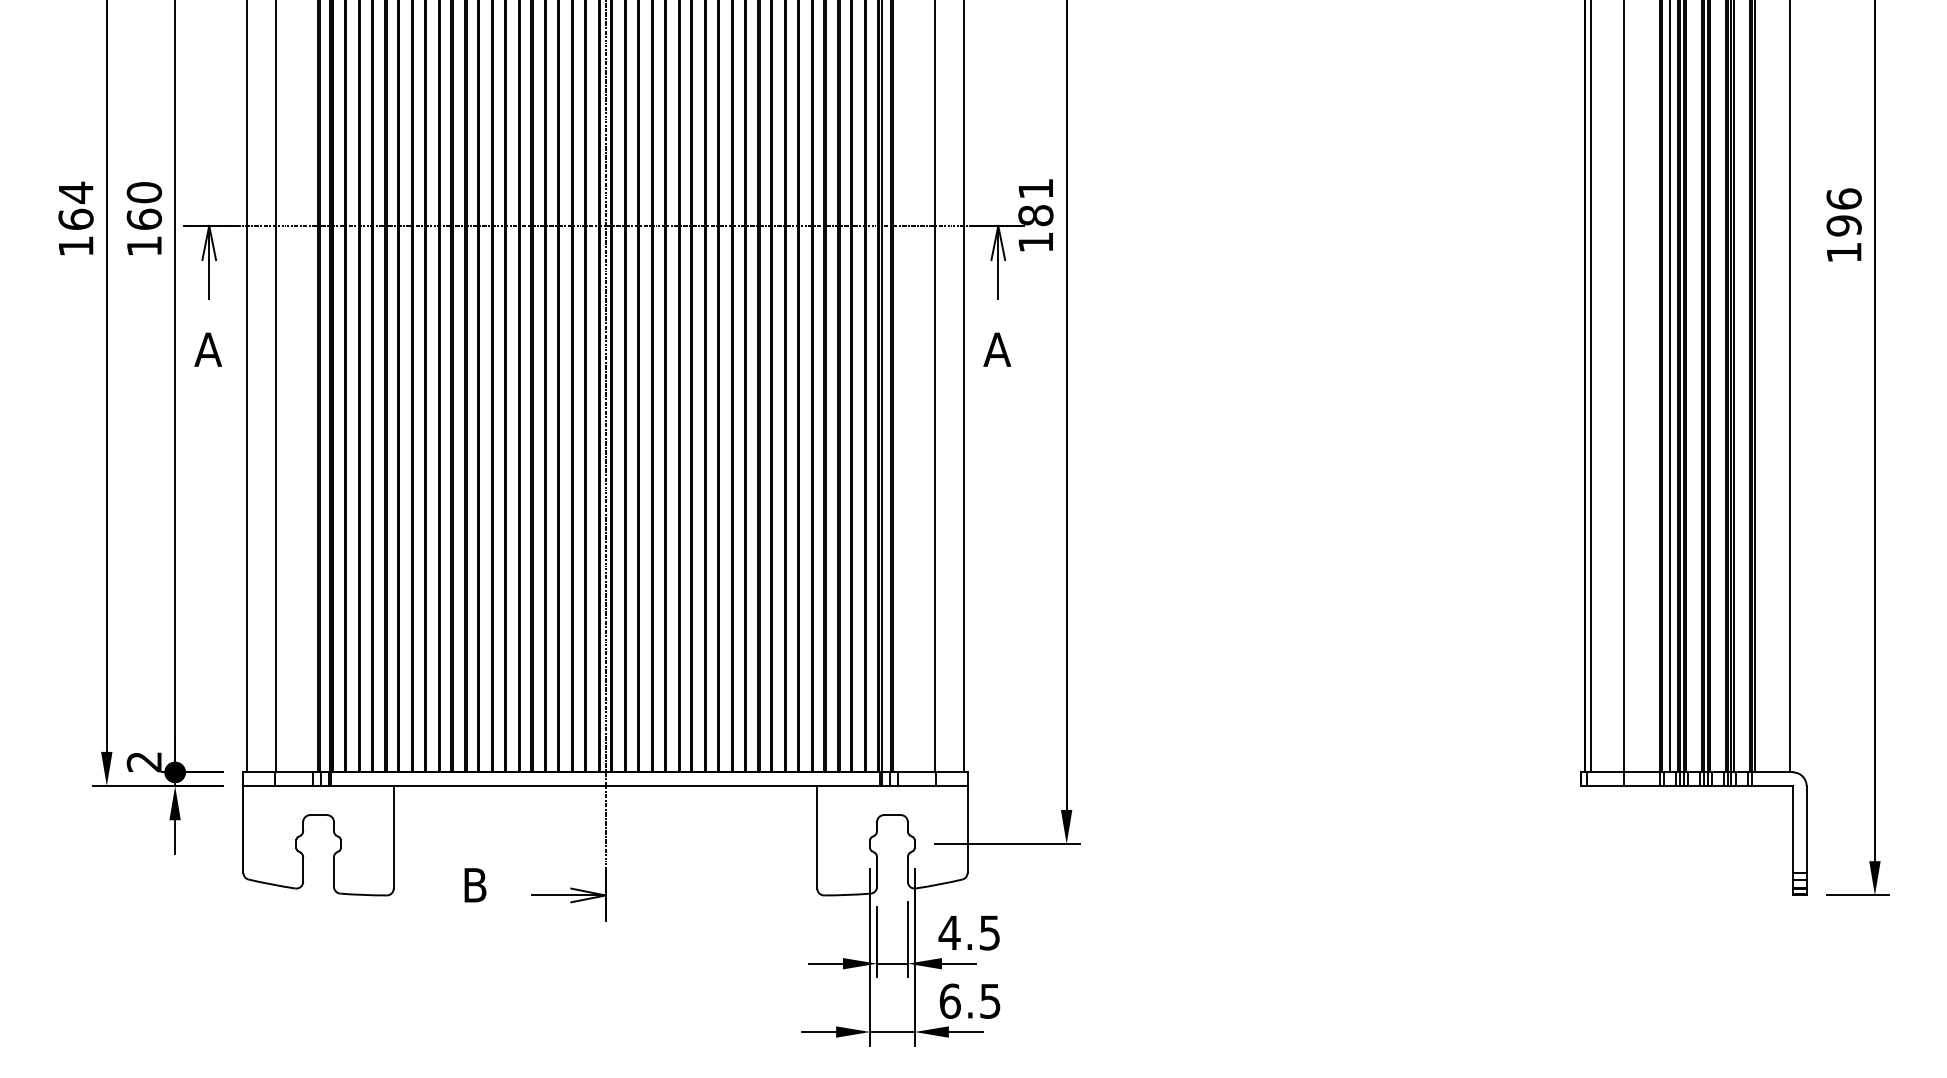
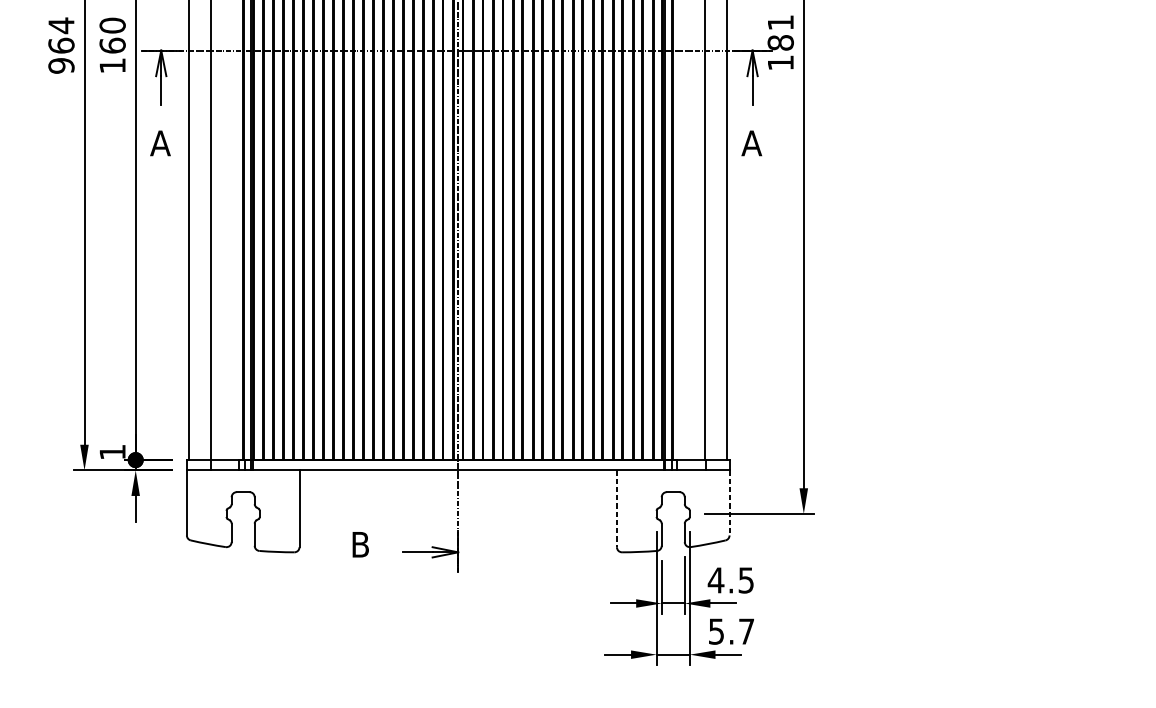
text: (75, 246) -> (61, 66), 164 -> 964
text: (143, 762) -> (111, 452), 2 -> 1
line: (967, 830) -> (729, 503), solid -> dashed
line: (817, 837) -> (617, 508), solid -> dashed
text: (969, 1000) -> (730, 631), 6.5 -> 5.7

